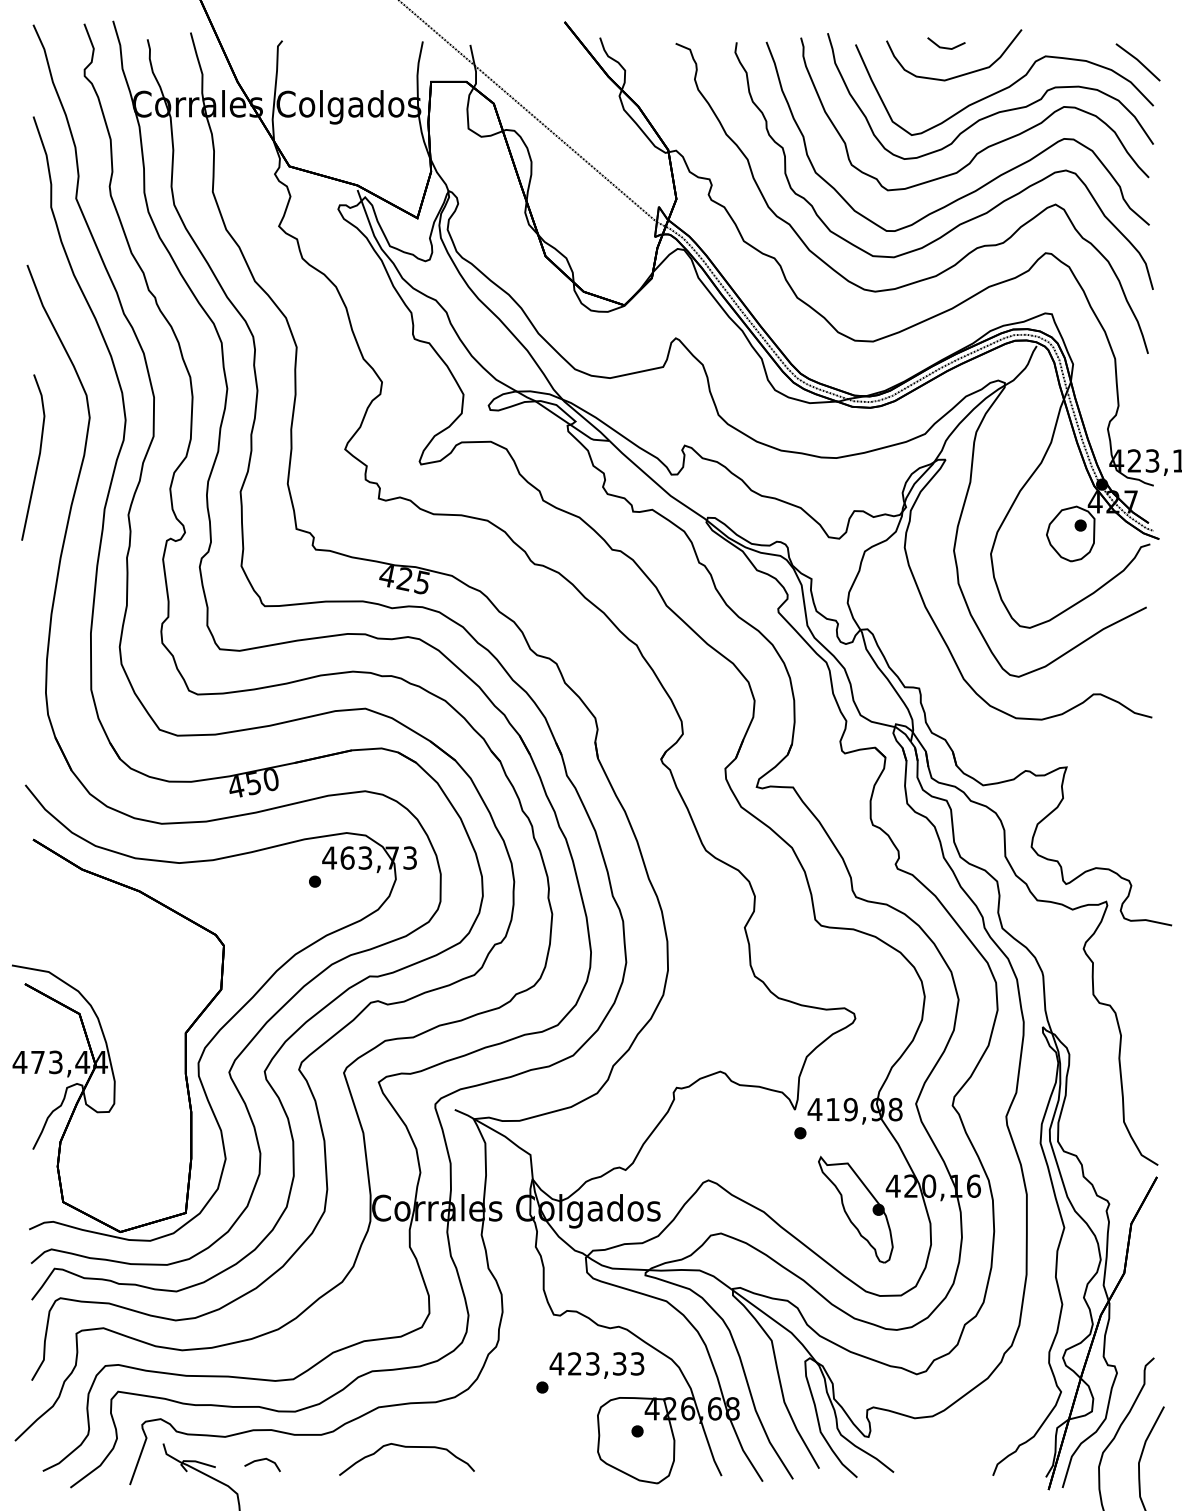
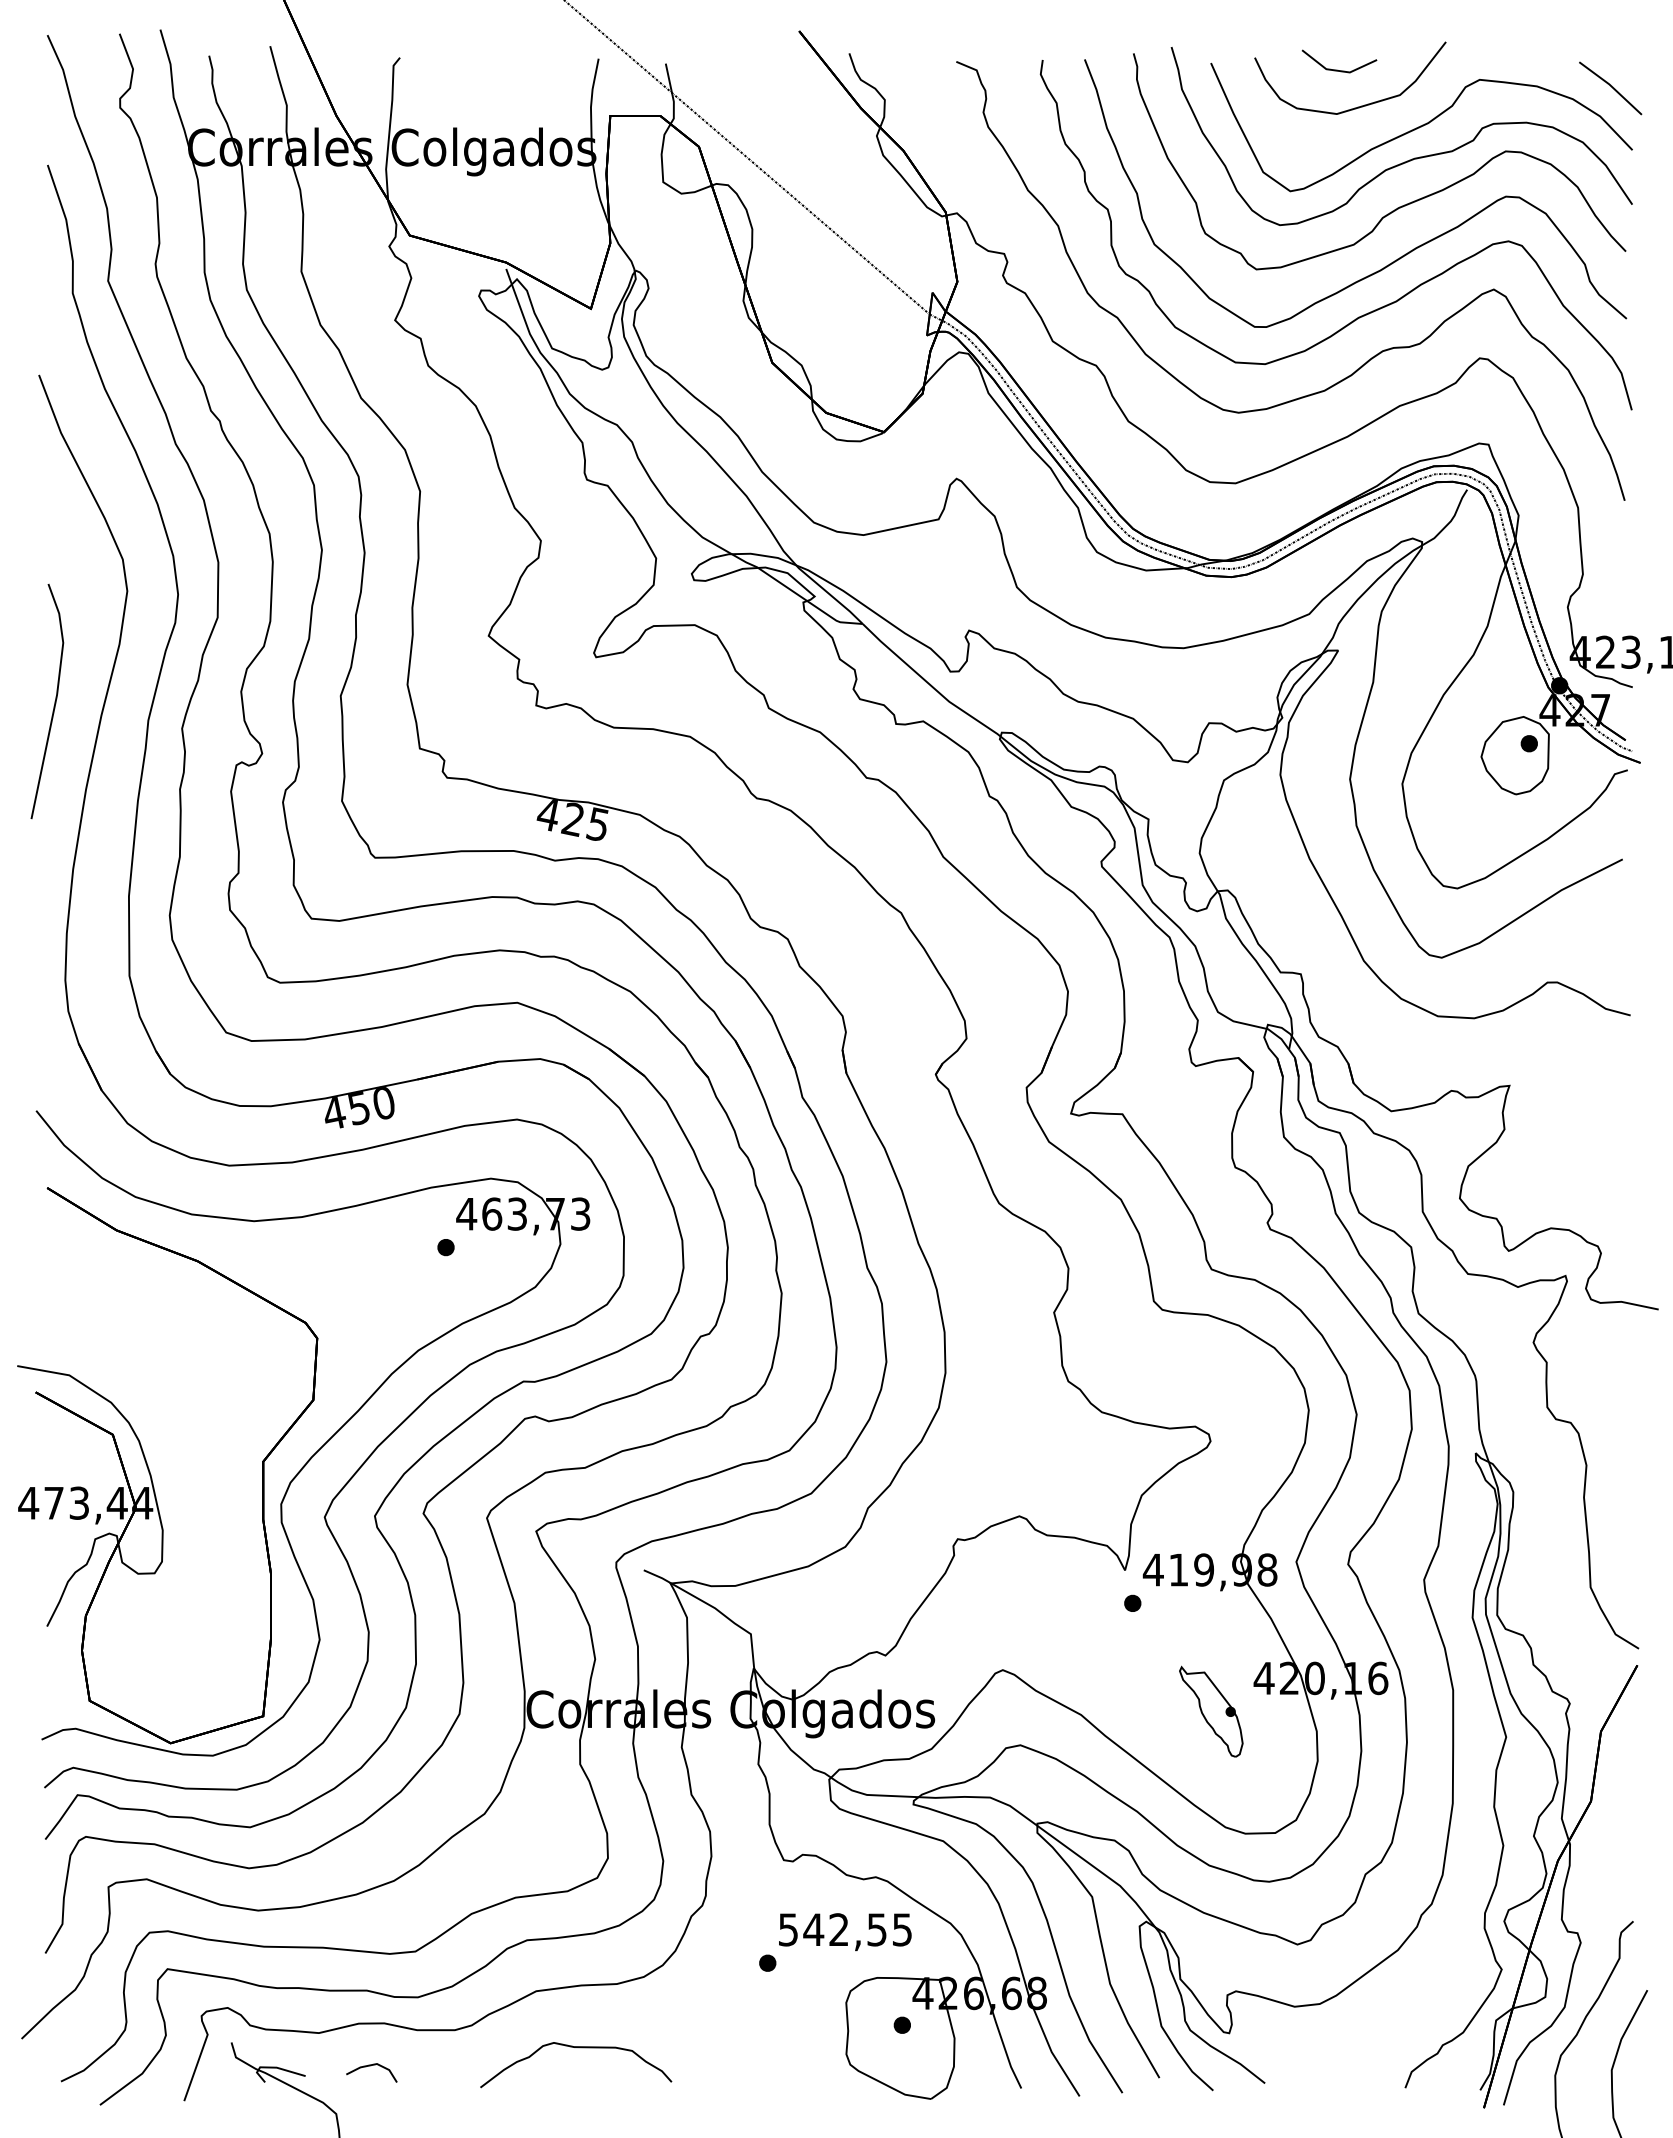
part: (946, 43) -> (1339, 61), size x1.4
line: (38, 457) -> (54, 701), moved
part: (856, 1209) -> (1211, 1711), size x0.6
text: (596, 1363) -> (844, 1929), 423,33 -> 542,55

